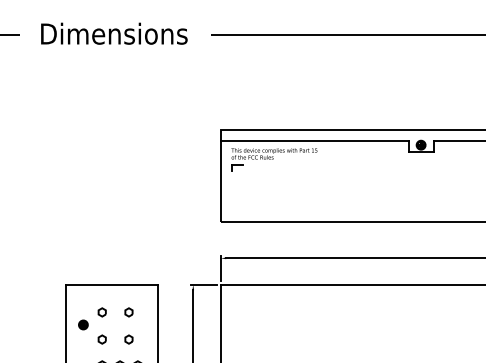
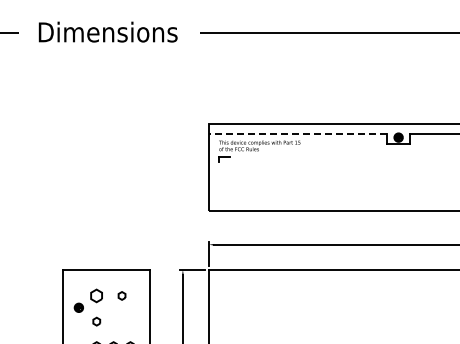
line: (314, 140) -> (297, 133), solid -> dashed
part: (101, 311) -> (96, 295), size x1.6
part: (128, 339) -> (121, 321), removed

